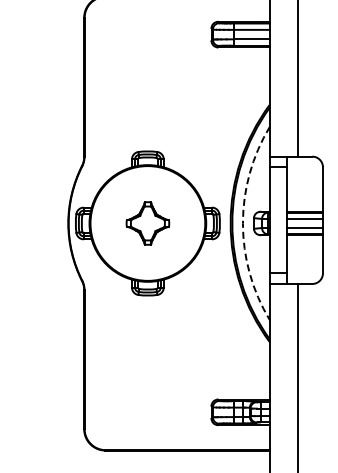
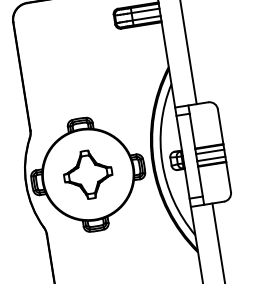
part: (147, 223) -> (87, 174), size x1.43
arc: (242, 223) -> (162, 163), dashed -> solid

